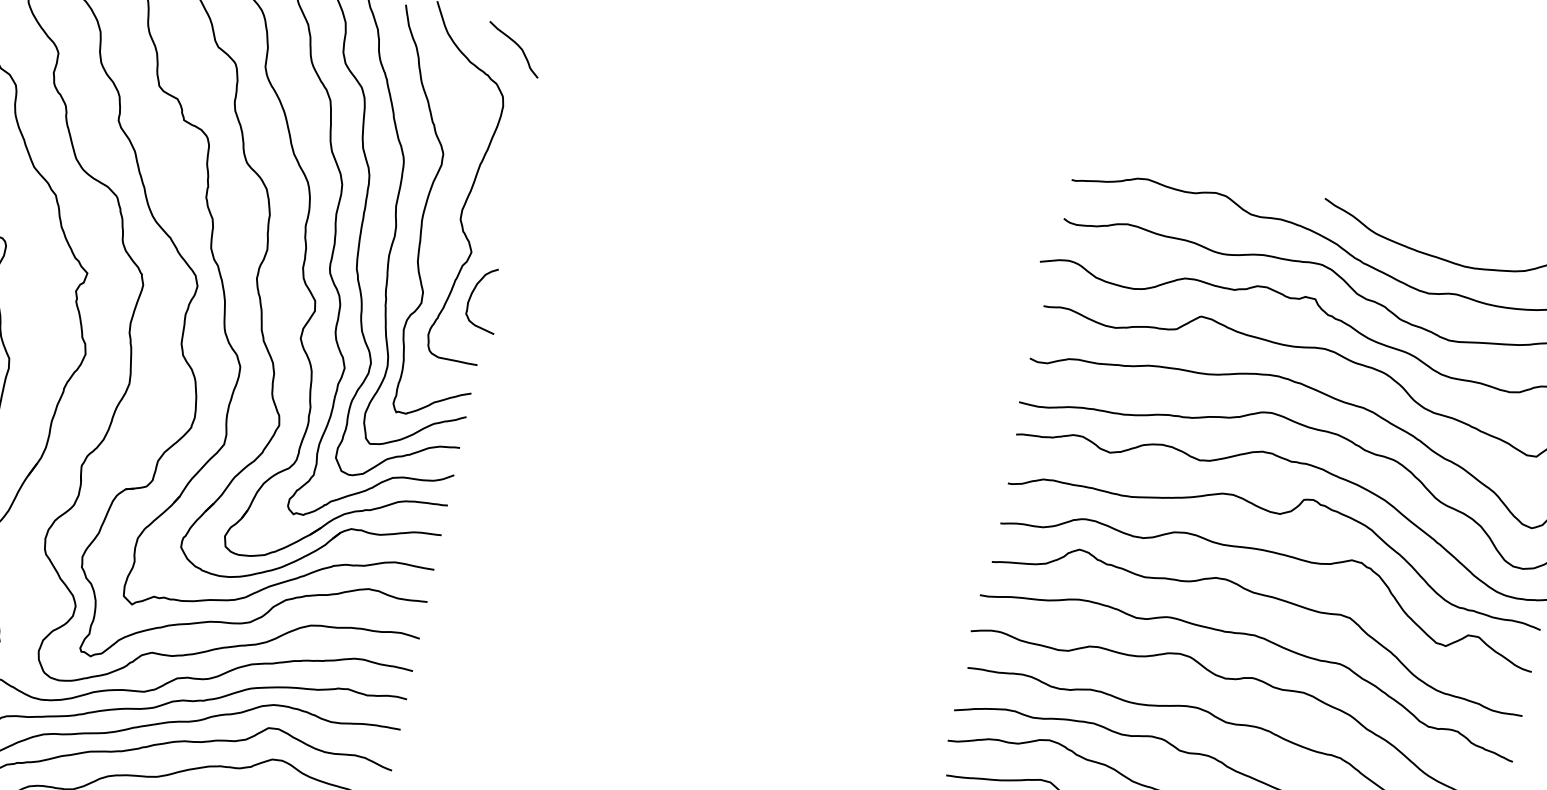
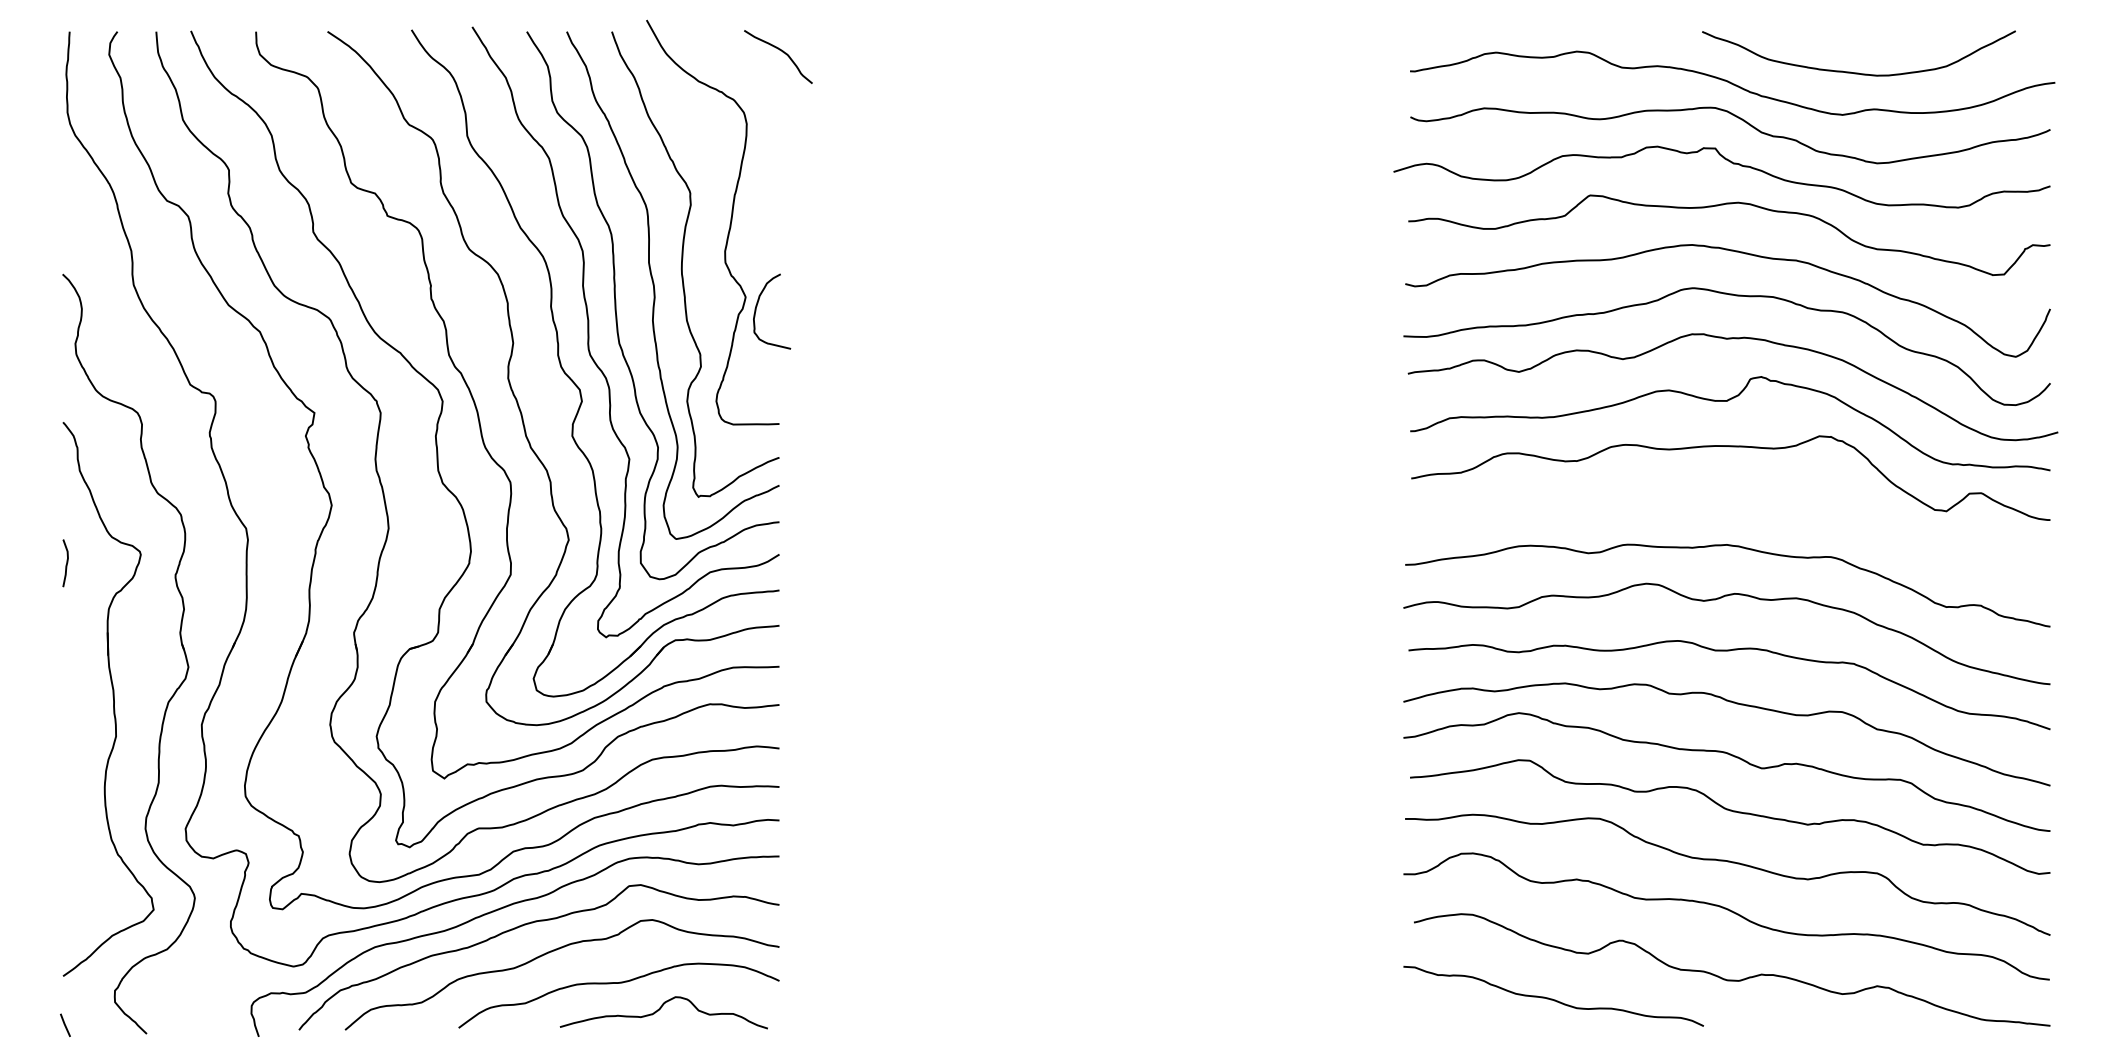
curve: (518, 46) -> (782, 52), moved
curve: (473, 292) -> (757, 306), moved
curve: (1268, 597) -> (1733, 498), removed

